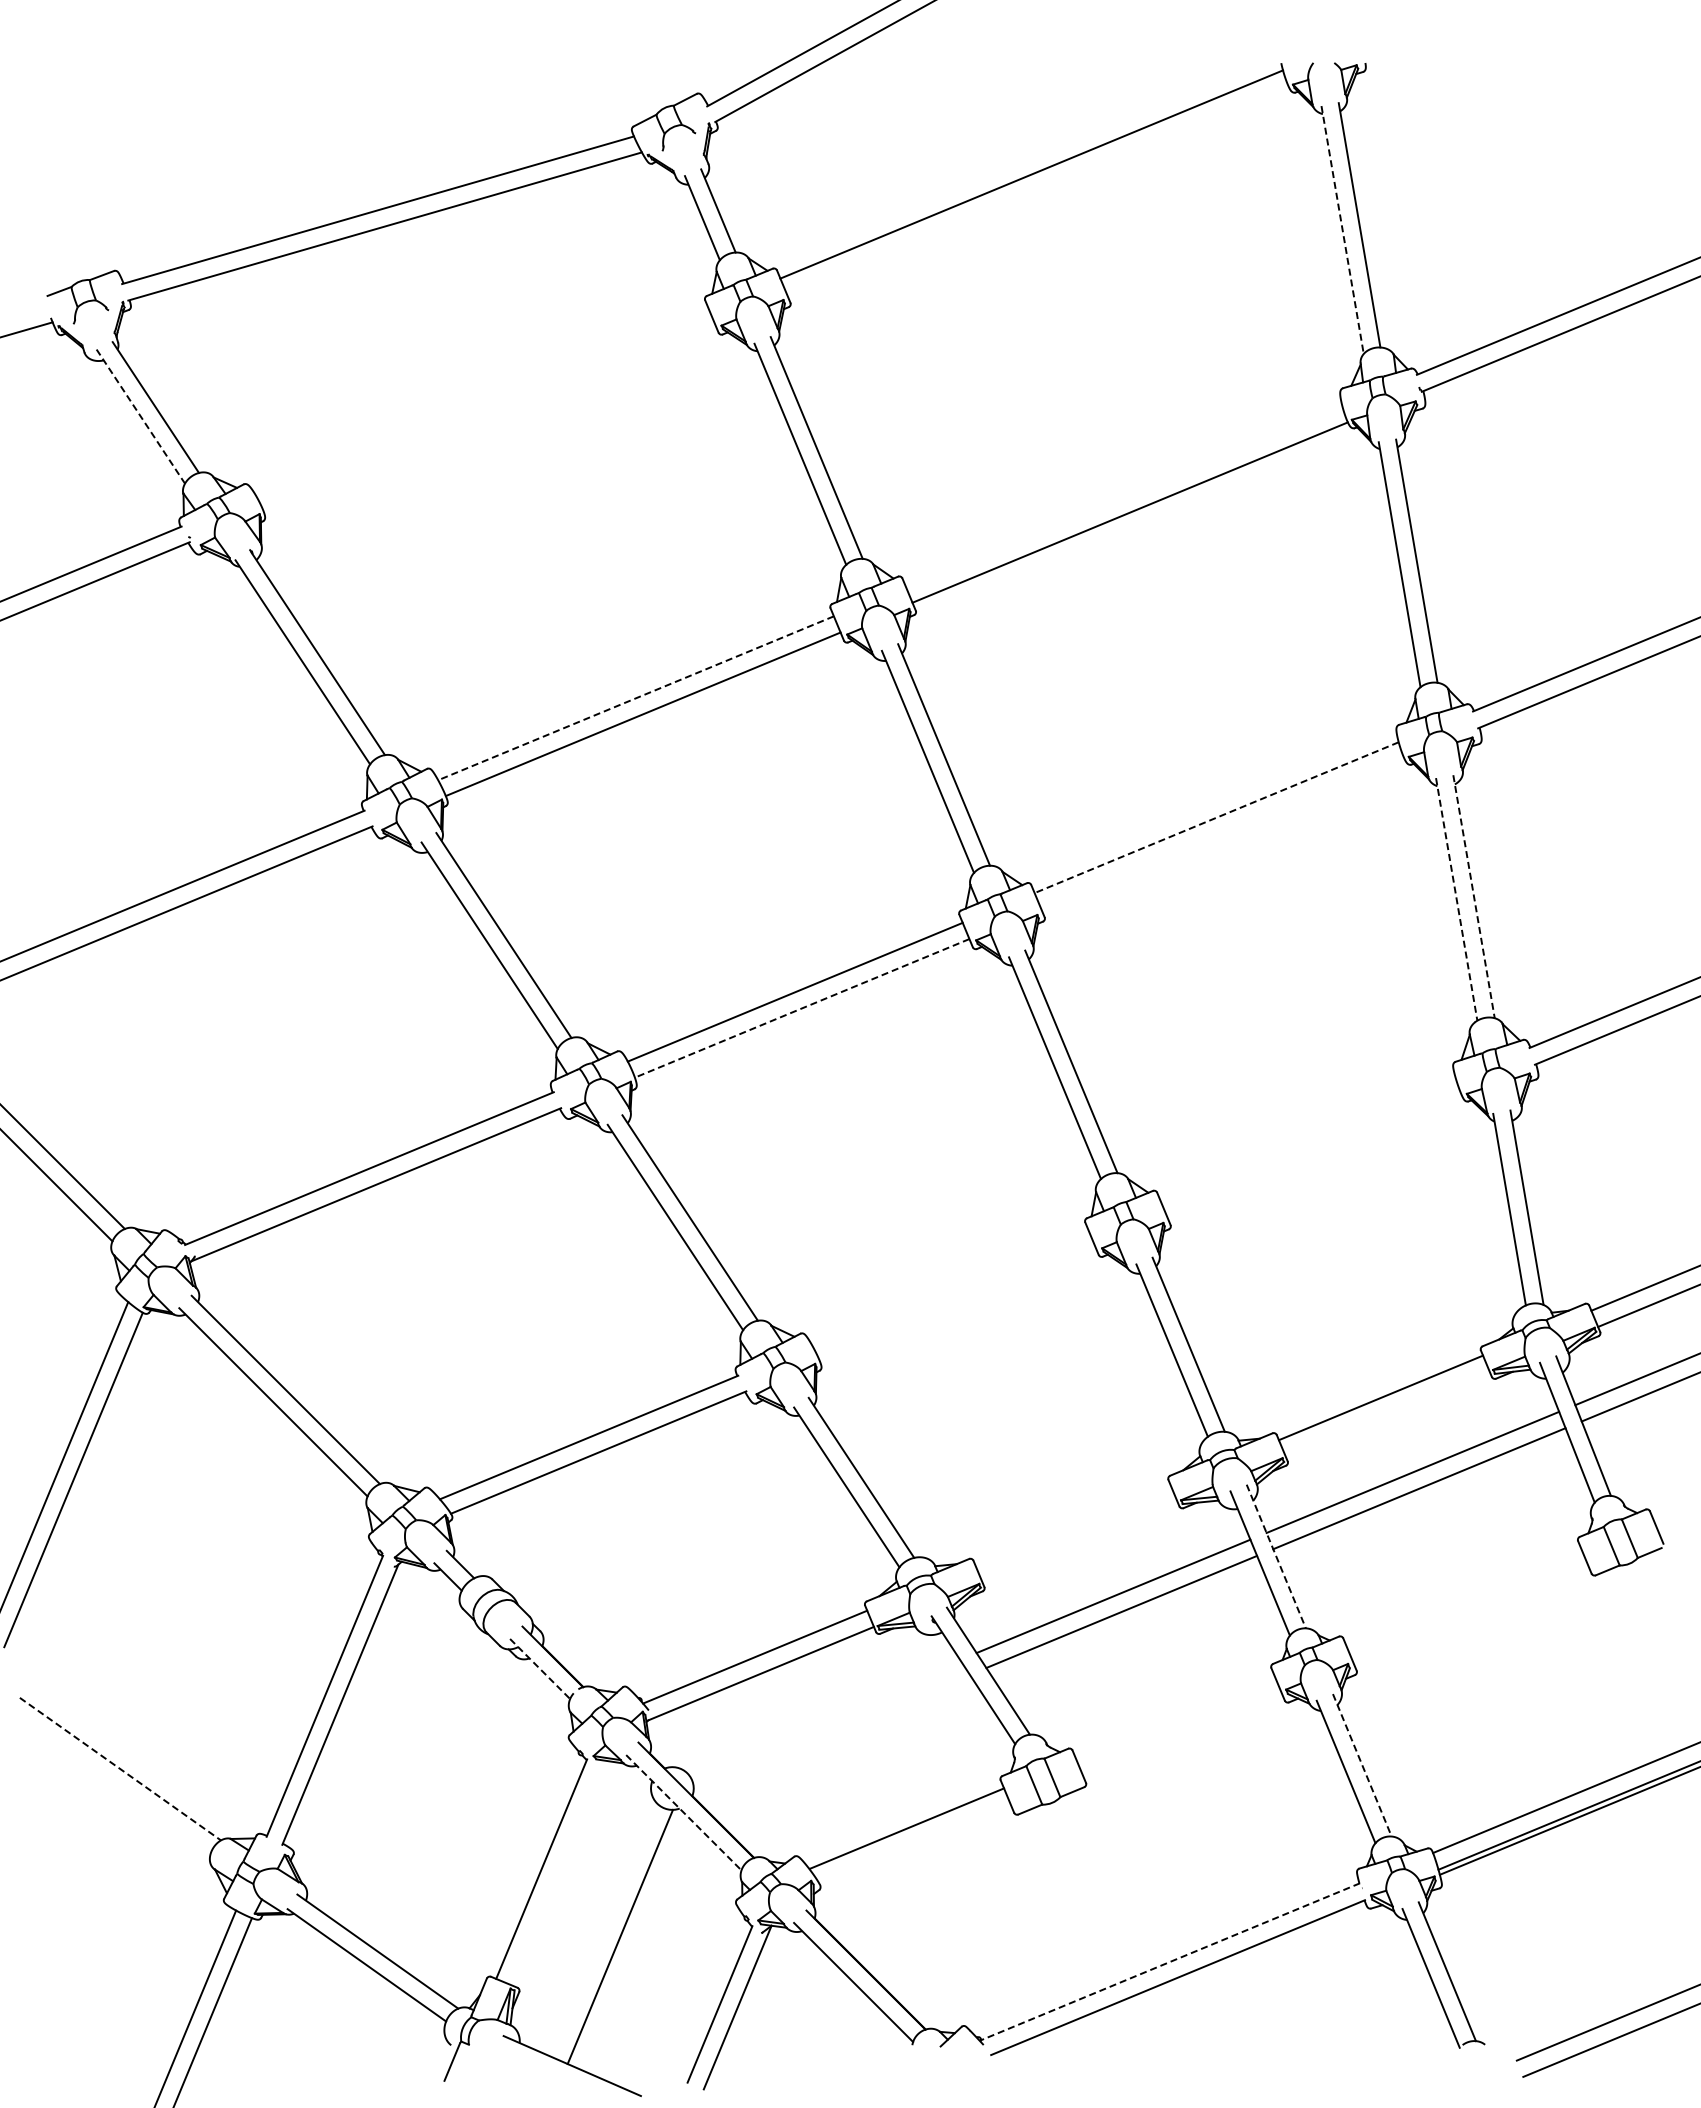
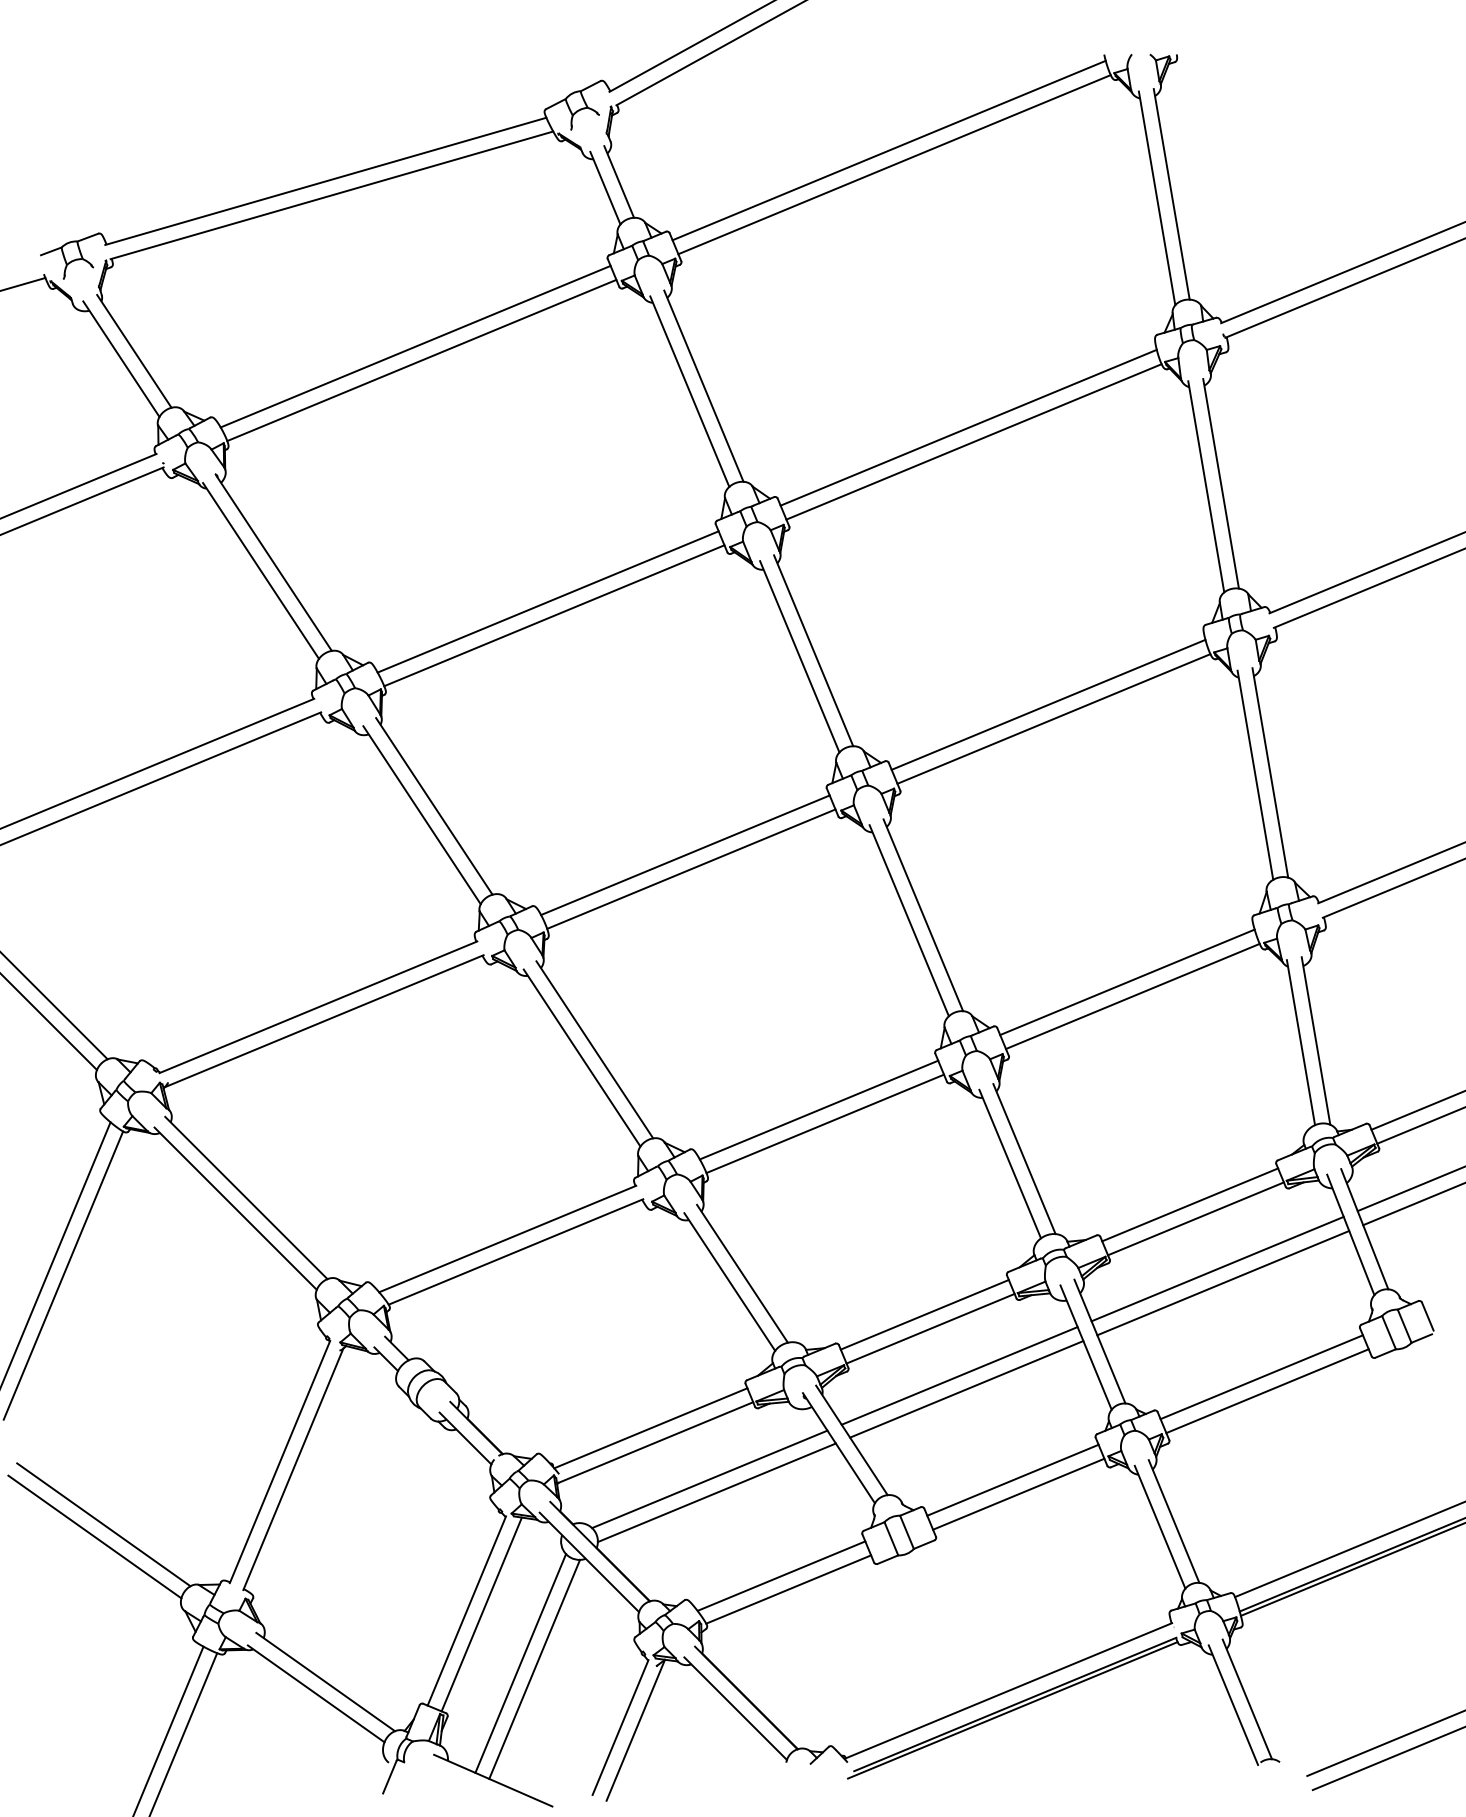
line: (1037, 190) -> (894, 164), added
line: (1342, 230) -> (1157, 198), dashed -> solid
line: (482, 401) -> (415, 346), added
line: (141, 417) -> (121, 359), dashed -> solid
line: (489, 417) -> (421, 359), added
line: (1123, 495) -> (968, 427), added
line: (635, 698) -> (547, 602), dashed -> solid
line: (1216, 817) -> (1048, 704), dashed -> solid
line: (1222, 833) -> (1053, 718), added
line: (1474, 897) -> (1270, 773), dashed -> solid
line: (1456, 899) -> (1255, 775), dashed -> solid
line: (801, 1008) -> (690, 869), dashed -> solid
line: (1307, 1139) -> (1126, 982), added
line: (1314, 1156) -> (1132, 996), added
line: (950, 1287) -> (819, 1109), added
line: (957, 1303) -> (825, 1123), added
line: (1387, 1413) -> (1195, 1218), added
line: (1072, 1525) -> (924, 1314), added
line: (1079, 1541) -> (930, 1328), added
line: (1276, 1556) -> (1100, 1341), dashed -> solid
line: (1463, 1597) -> (1261, 1376), added
line: (1470, 1613) -> (1267, 1390), added
line: (540, 1669) -> (465, 1438), dashed -> solid
line: (823, 1715) -> (709, 1478), added
line: (1174, 1717) -> (1012, 1480), added
line: (831, 1731) -> (716, 1492), added
line: (1181, 1733) -> (1018, 1494), added
line: (1362, 1765) -> (1174, 1521), dashed -> solid
line: (120, 1769) -> (103, 1525), dashed -> solid
line: (109, 1783) -> (94, 1537), added
line: (683, 1812) -> (589, 1562), dashed -> solid
line: (914, 1843) -> (788, 1588), added
line: (558, 1872) -> (481, 1613), added
line: (603, 1930) -> (520, 1663), added
line: (1170, 1961) -> (1008, 1690), dashed -> solid
line: (1174, 1984) -> (1012, 1710), added

